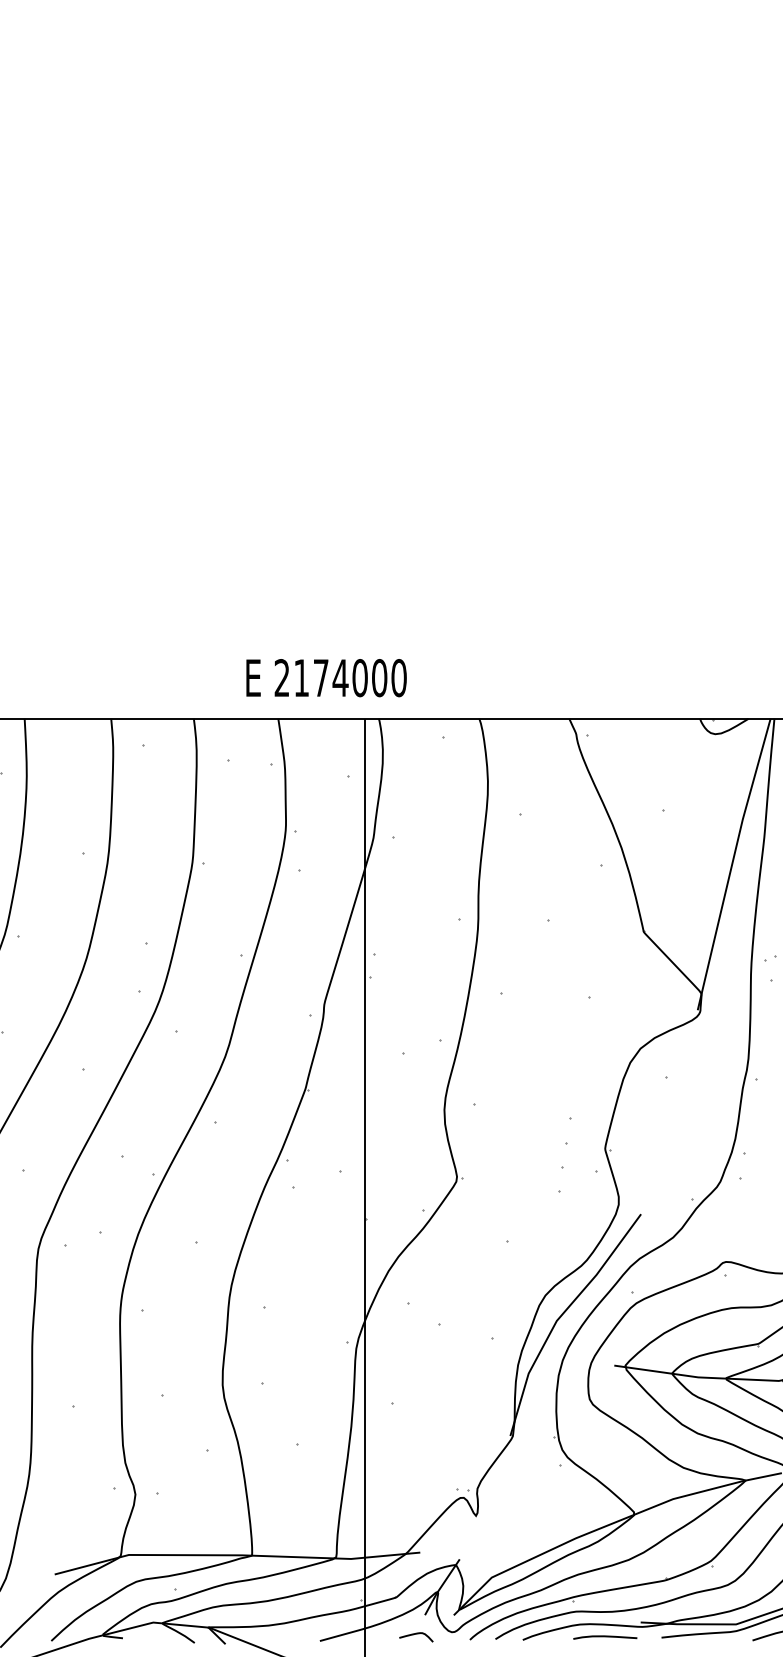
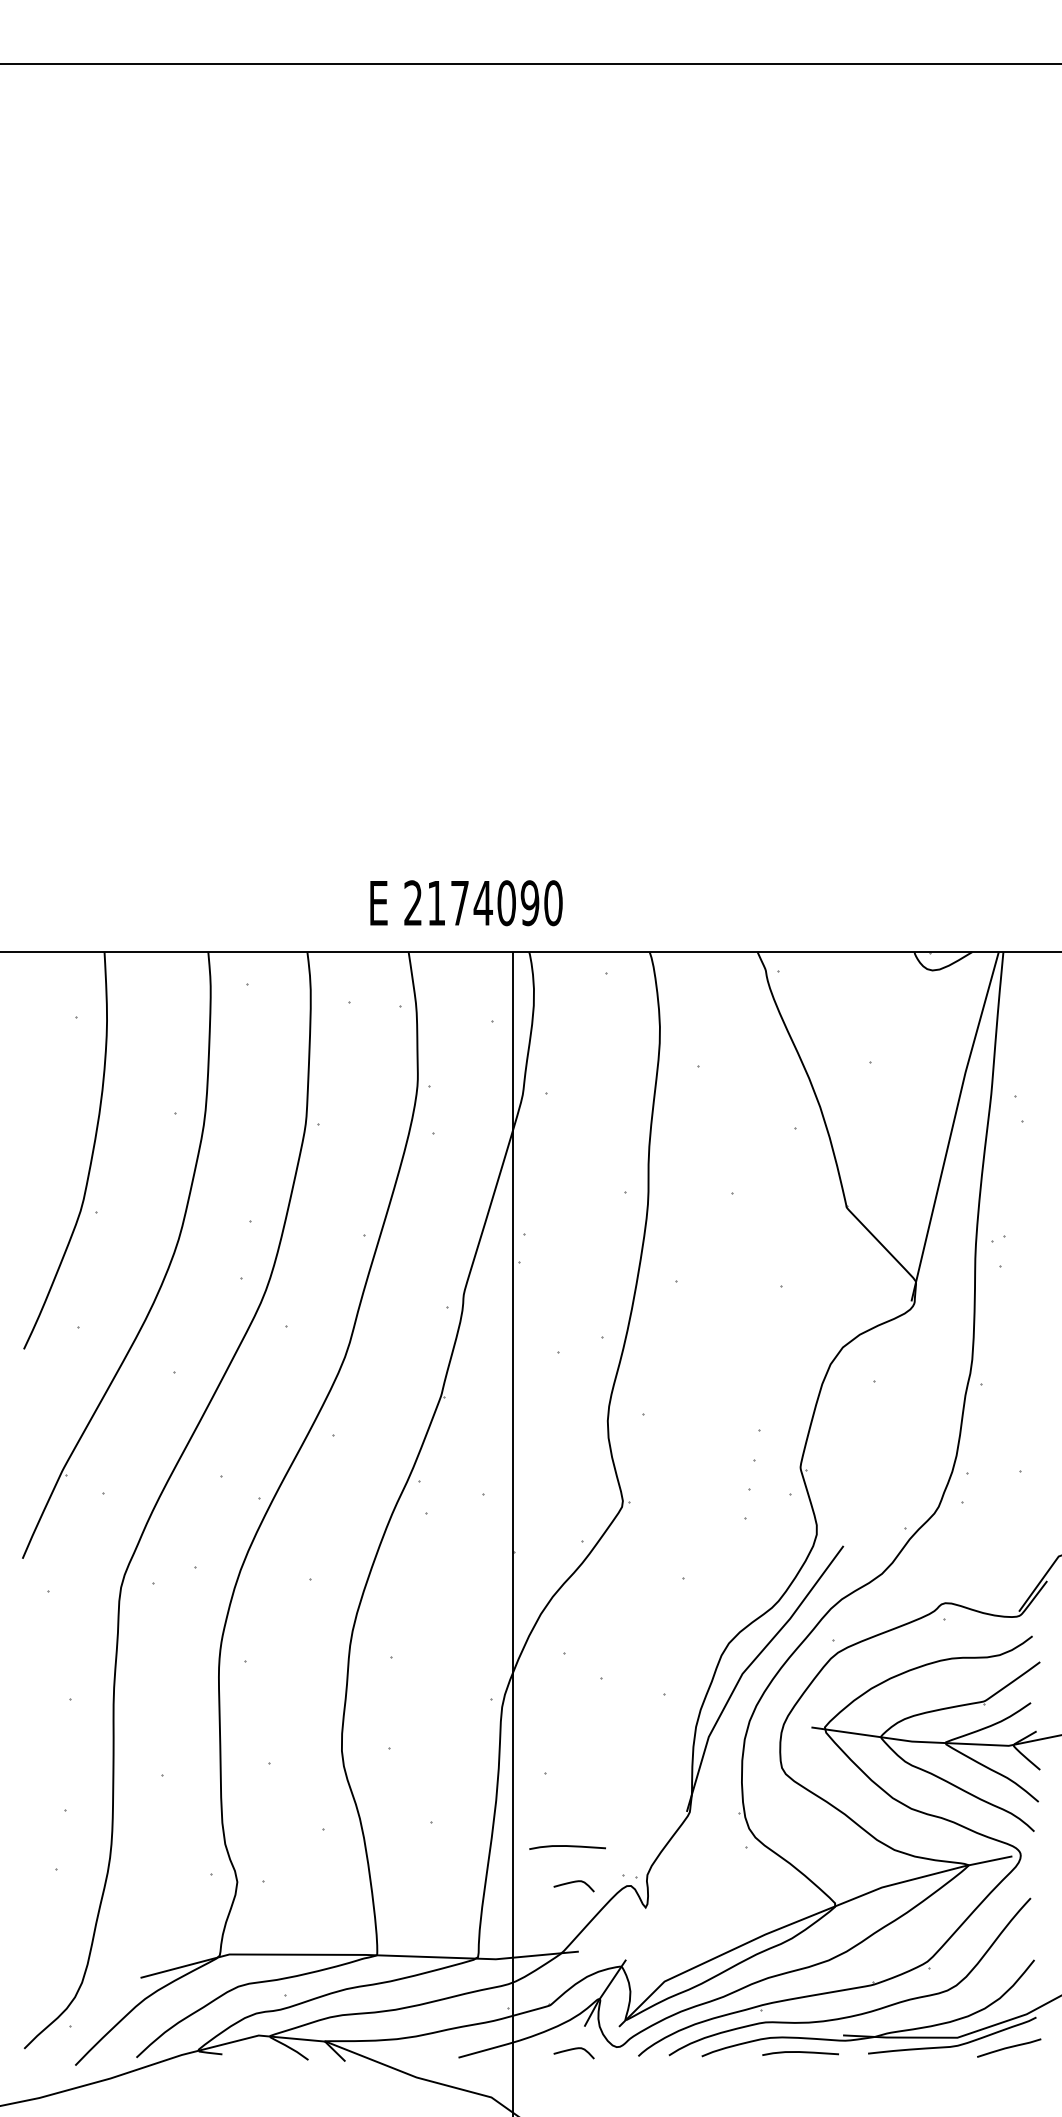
text: (379, 678) -> (529, 903), 2174000 -> 2174090
curve: (410, 1464) -> (567, 1846), added
curve: (415, 1495) -> (572, 1883), added

